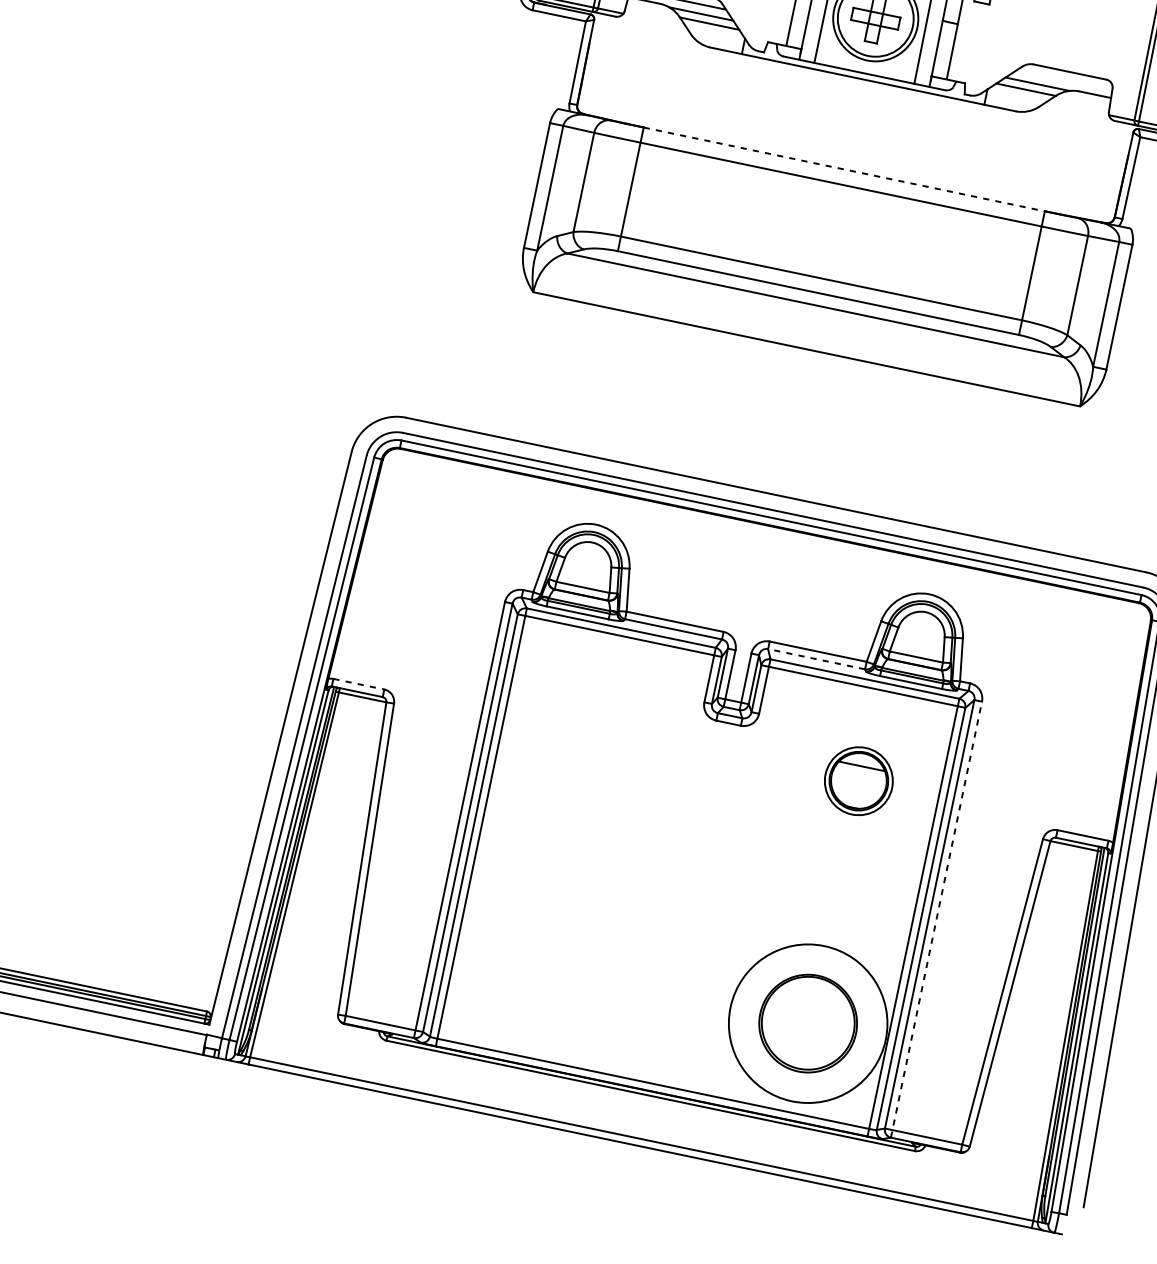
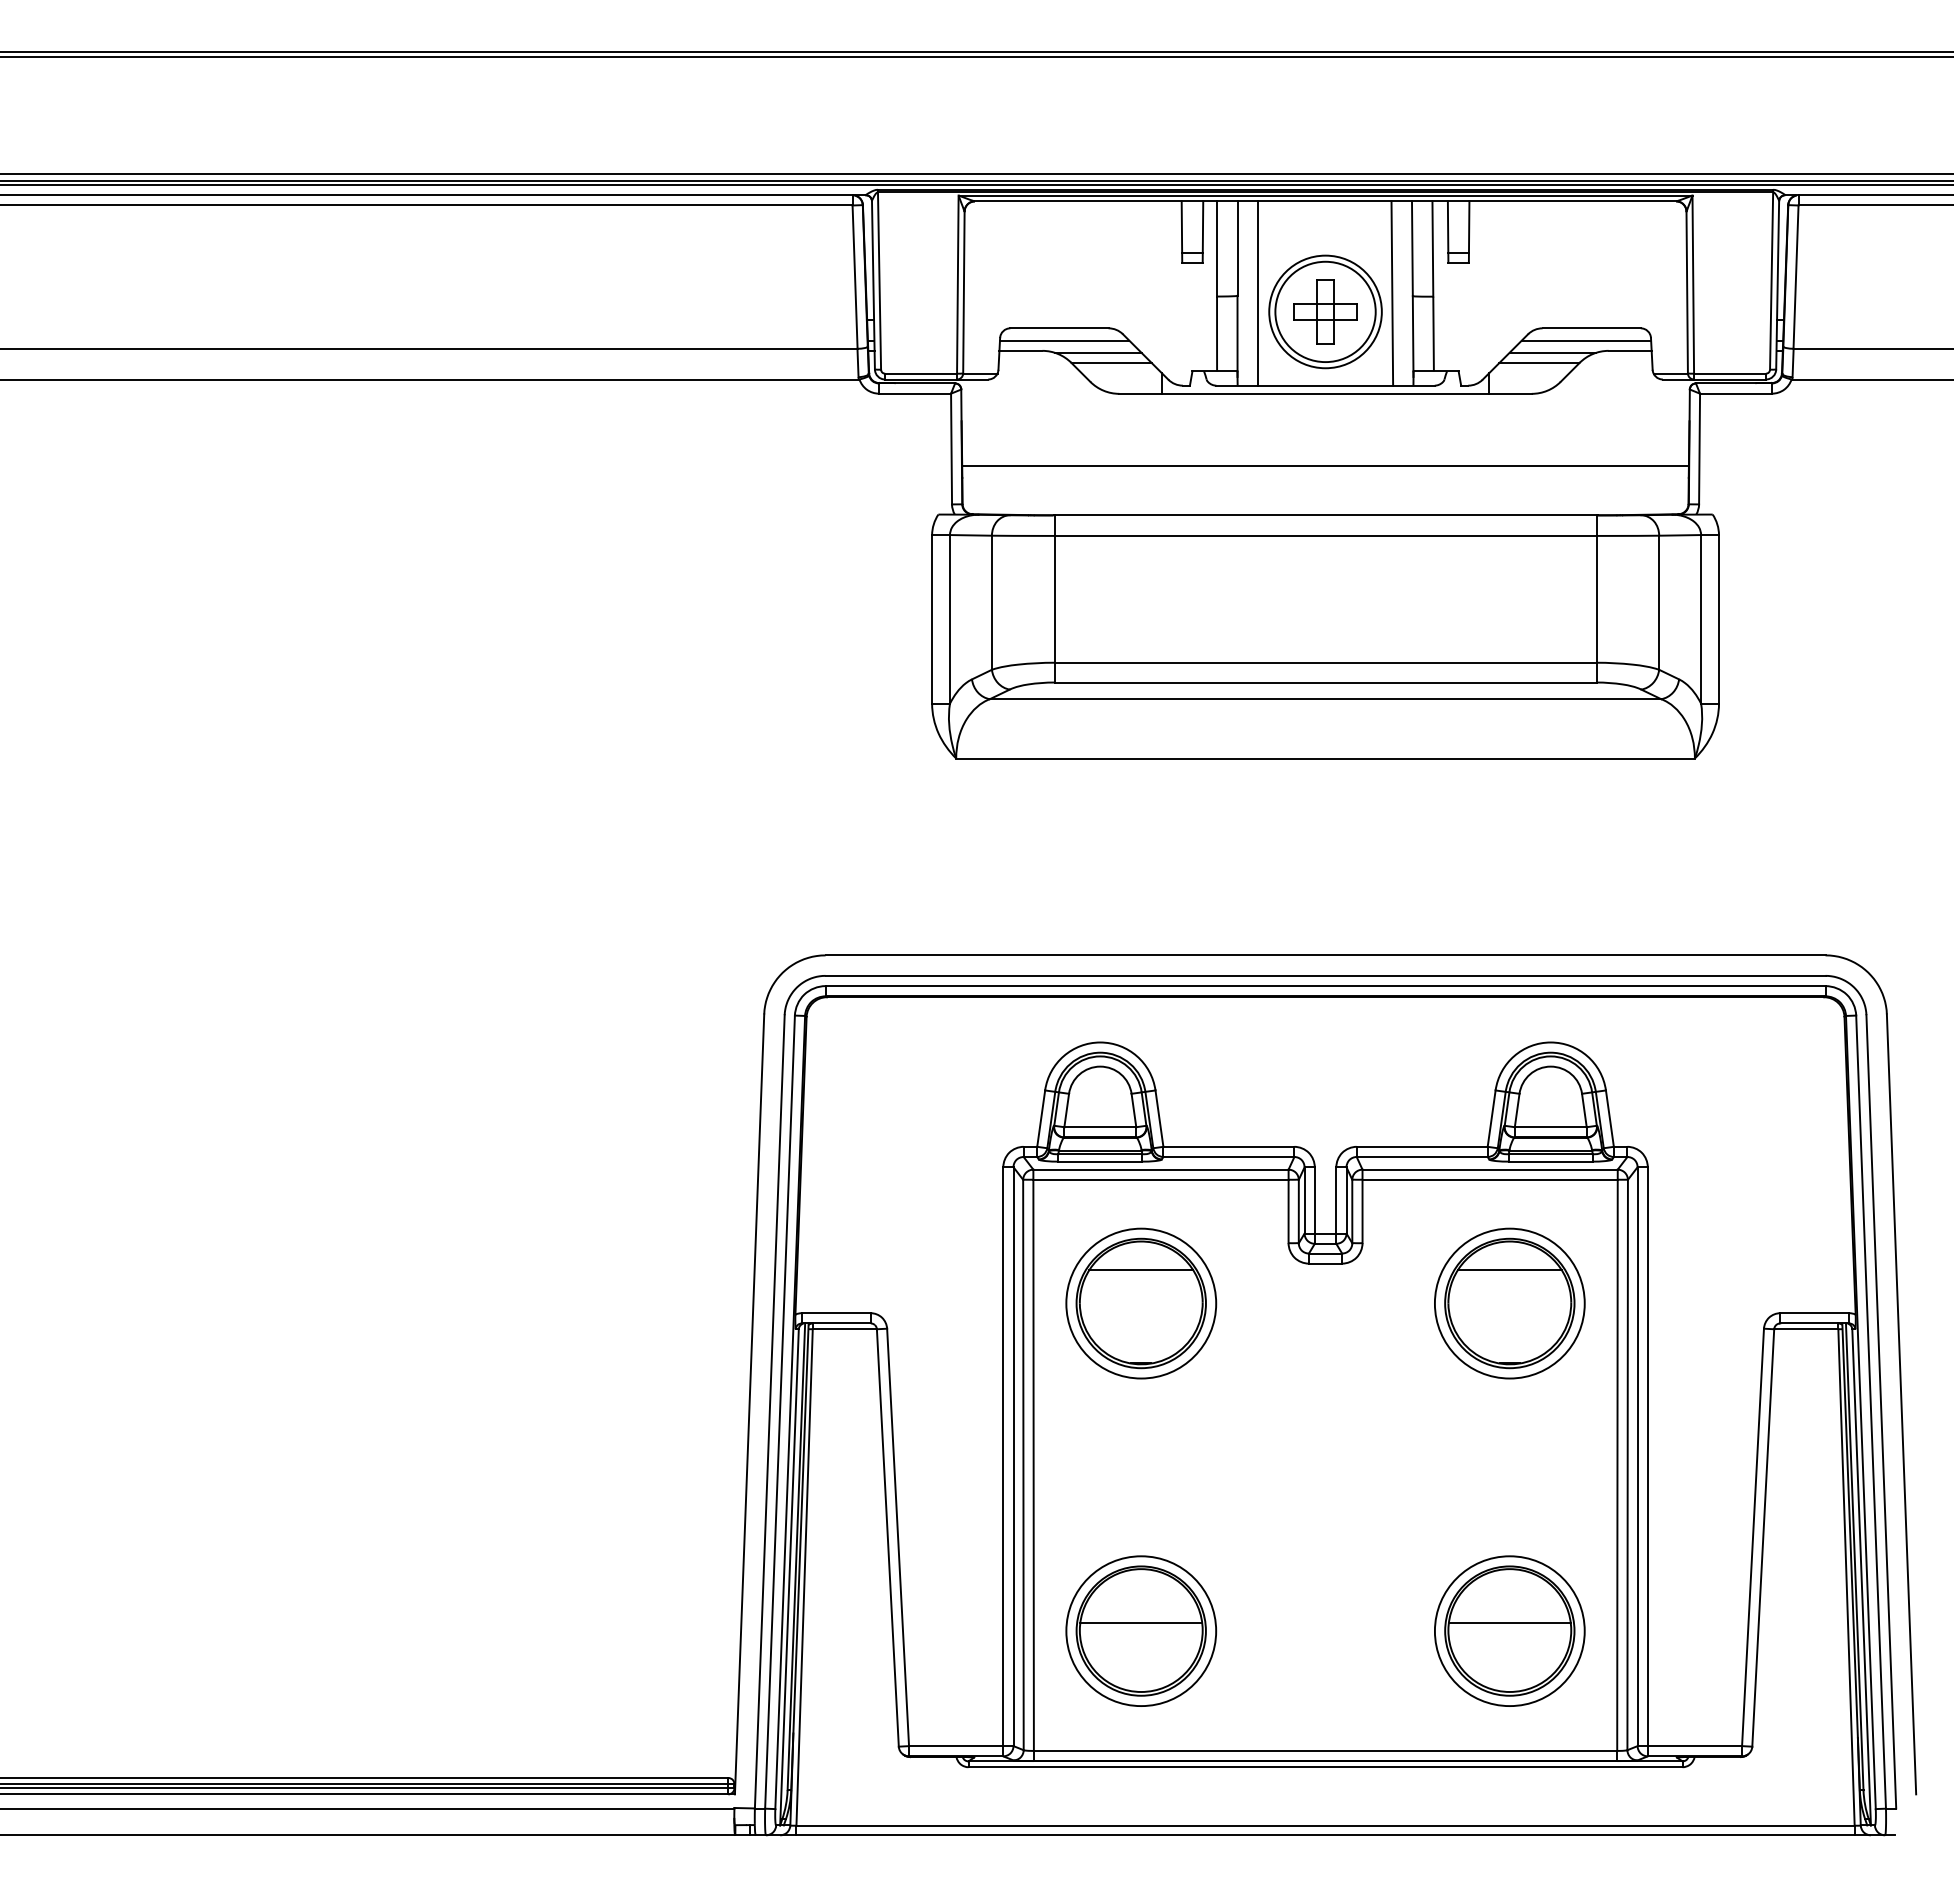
line: (1064, 80) -> (1586, 340), added
line: (851, 132) -> (1325, 465), added
line: (844, 169) -> (1325, 515), dashed -> solid
line: (816, 659) -> (1421, 1157), dashed -> solid
line: (358, 684) -> (836, 1313), dashed -> solid
part: (586, 724) -> (1141, 1303), added
part: (858, 781) -> (1509, 1303), size x1.67
line: (936, 919) -> (1647, 1461), dashed -> solid
part: (535, 966) -> (1141, 1630), added
line: (809, 1017) -> (1509, 1622), added
circle: (807, 1023) -> (1509, 1631), size x0.71

